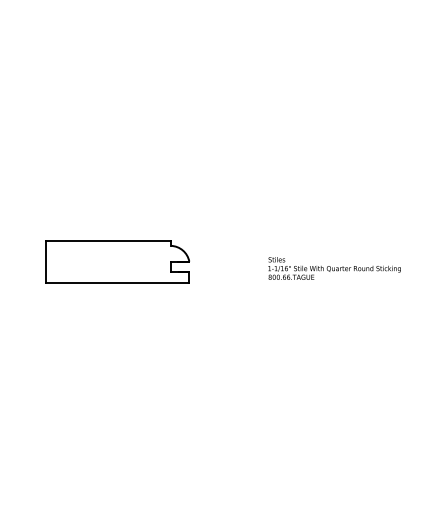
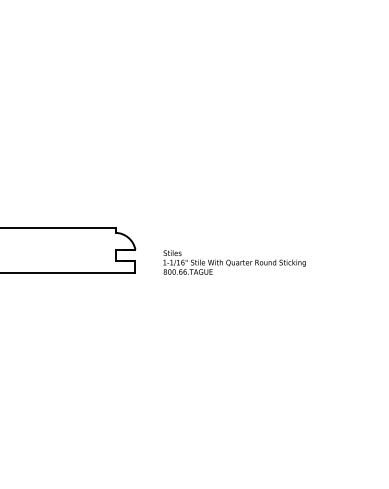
text: (334, 268) -> (234, 262), moved

